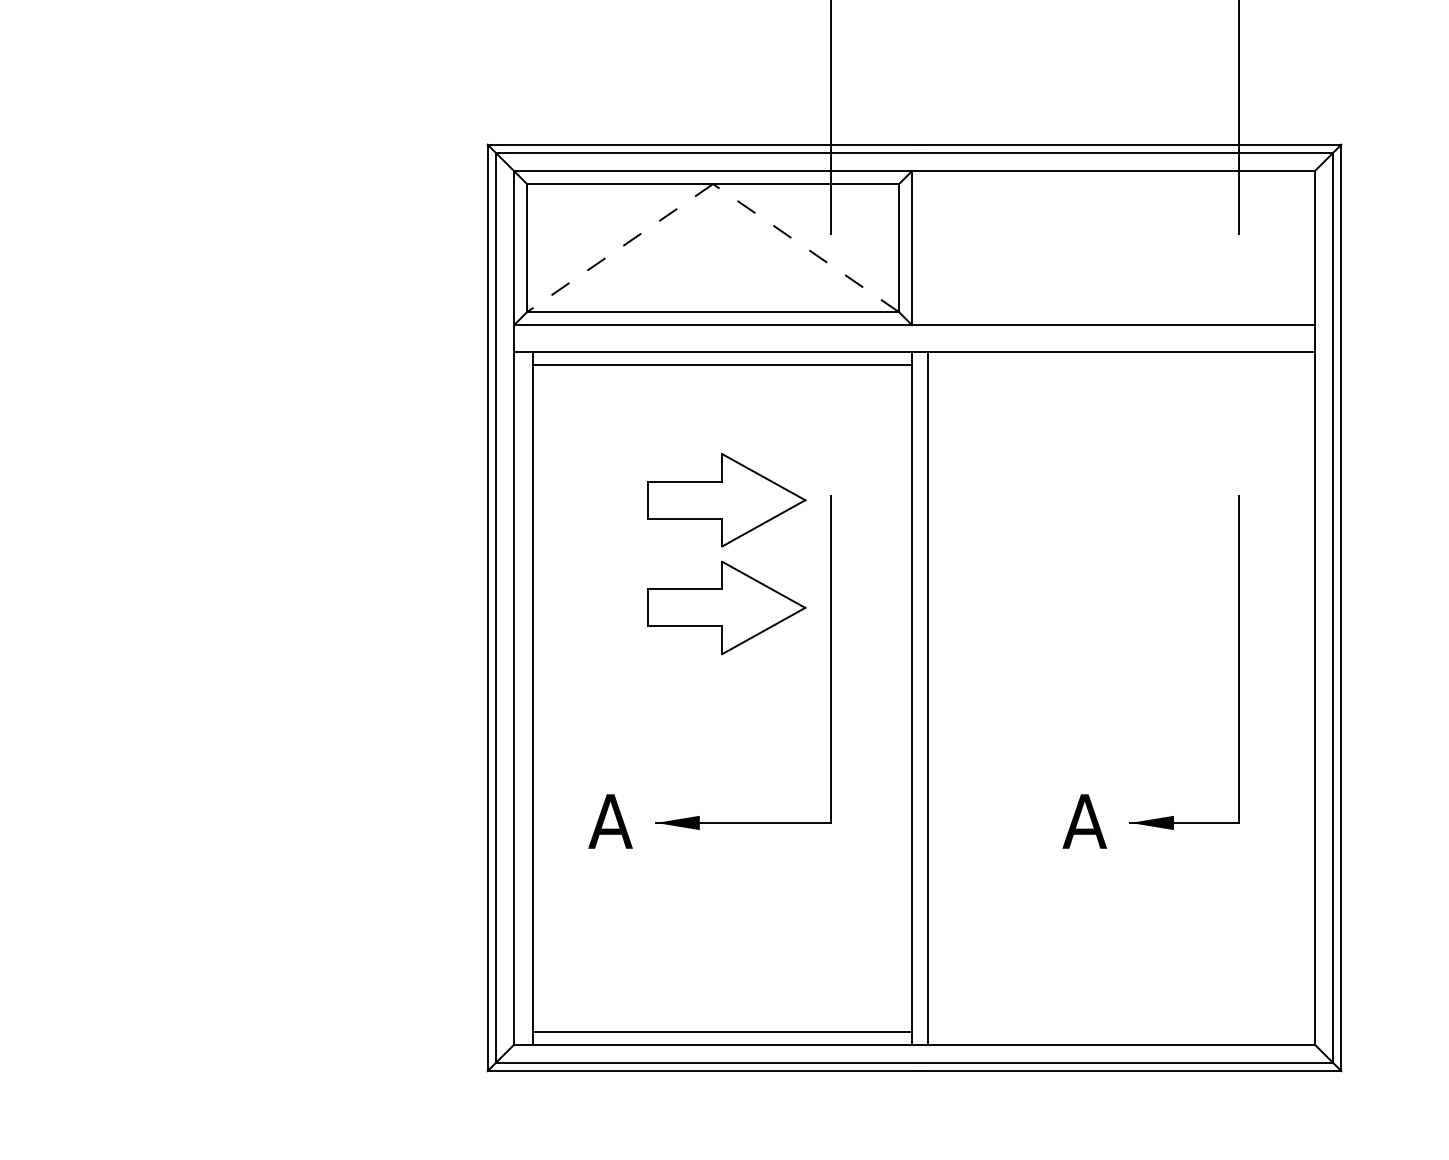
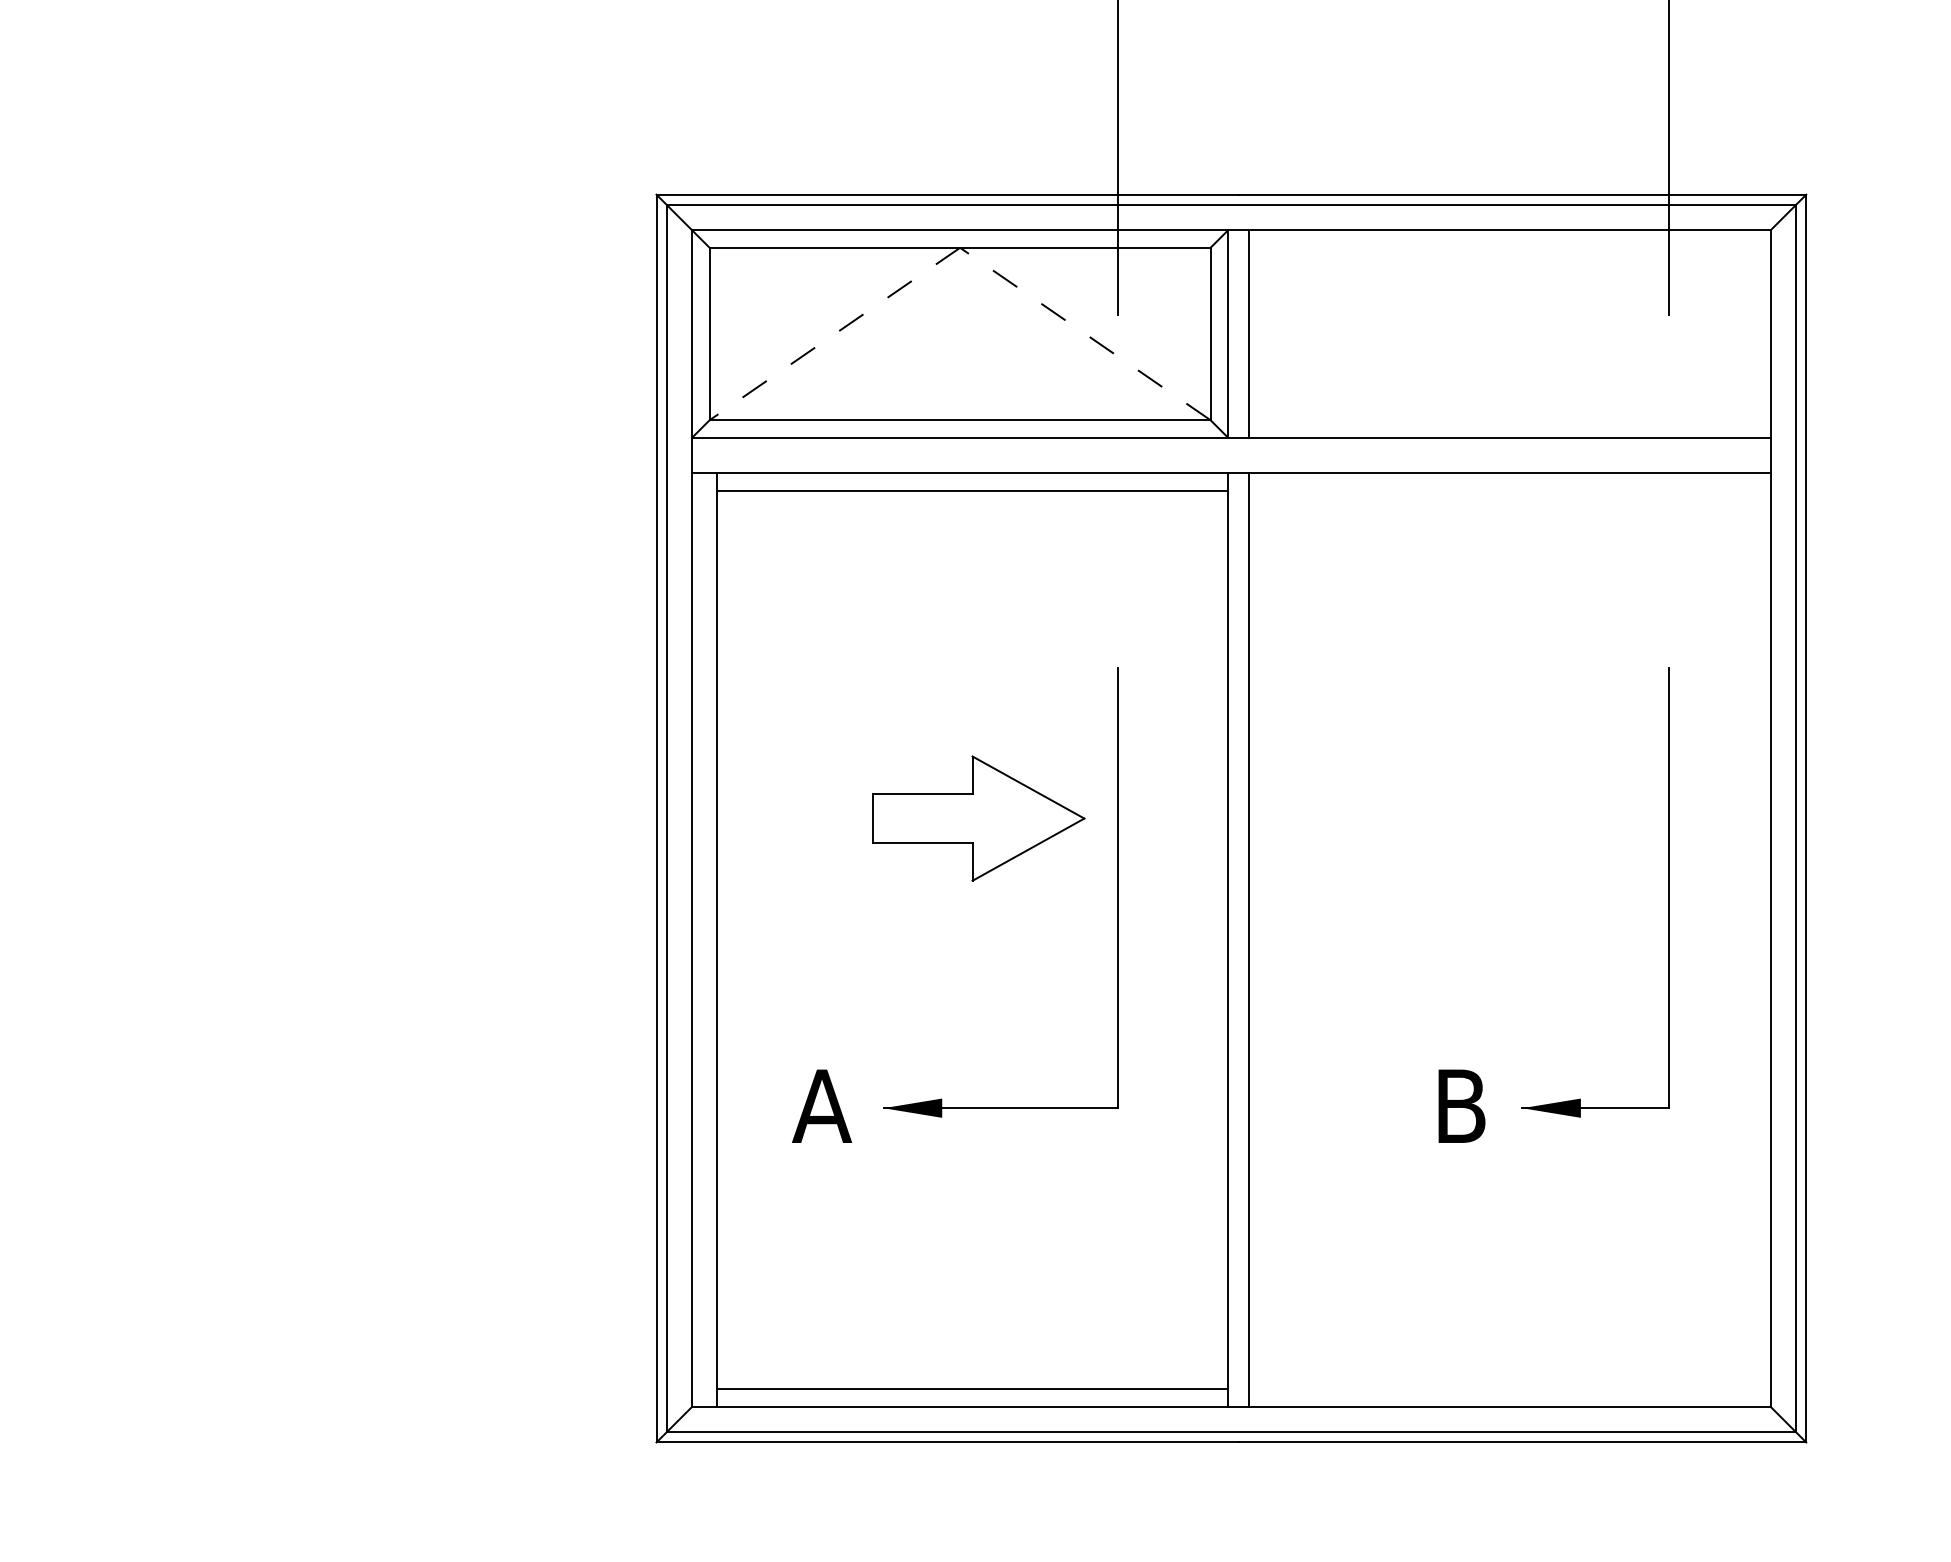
line: (927, 247) -> (1249, 333), added
part: (726, 500) -> (978, 673), removed
text: (1084, 820) -> (1460, 1105), A -> B

